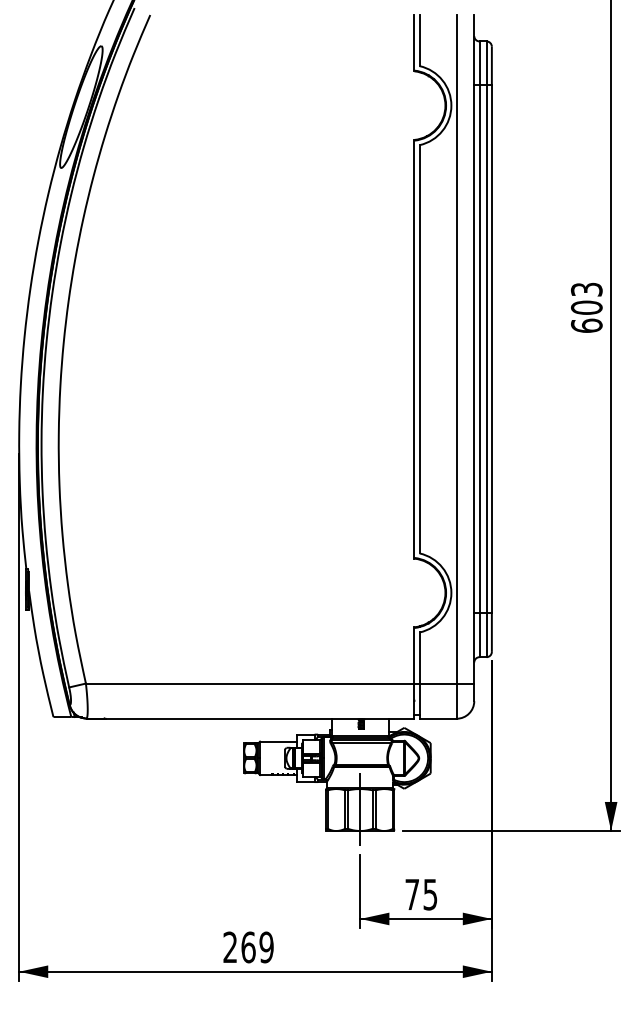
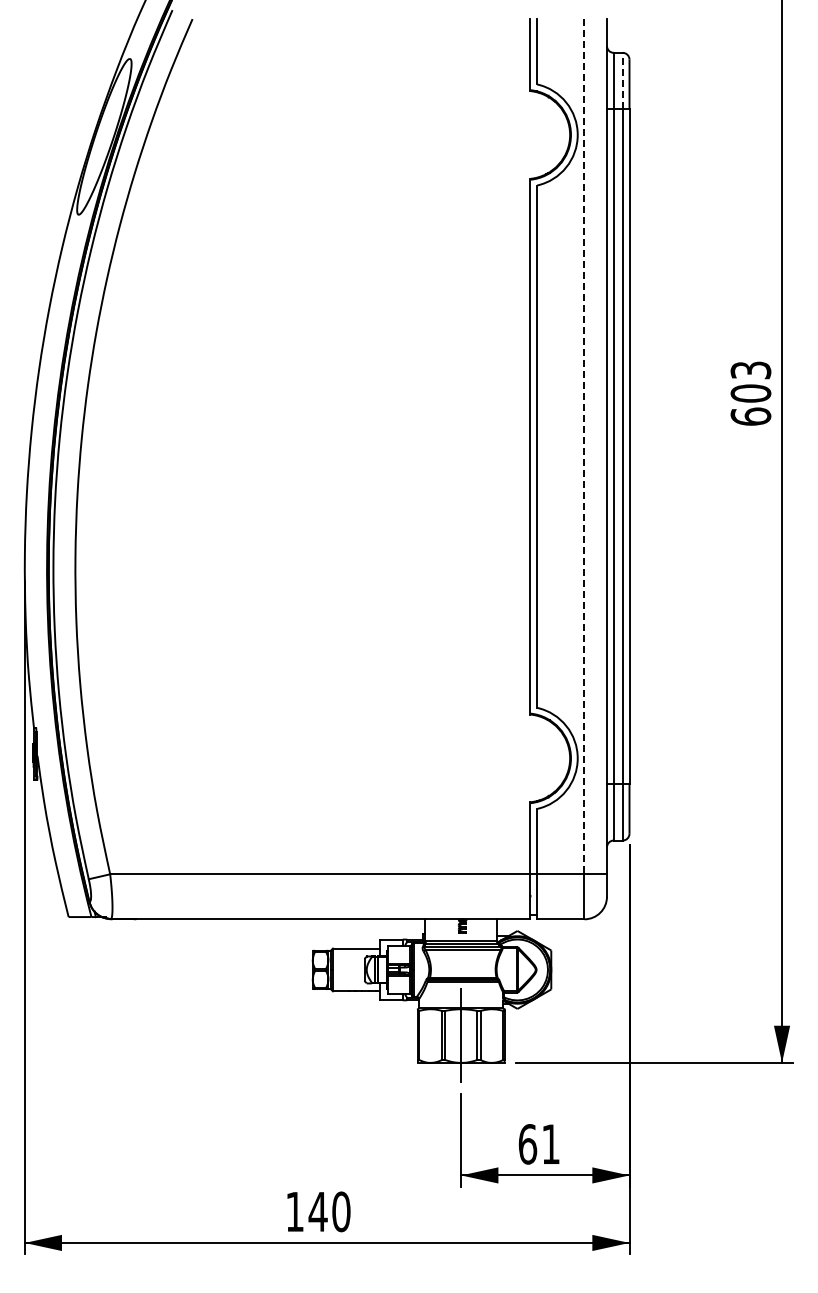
line: (486, 63) -> (622, 80), solid -> dashed
line: (456, 349) -> (584, 446), solid -> dashed
text: (420, 894) -> (538, 1144), 75 -> 61
text: (248, 947) -> (318, 1211), 269 -> 140

